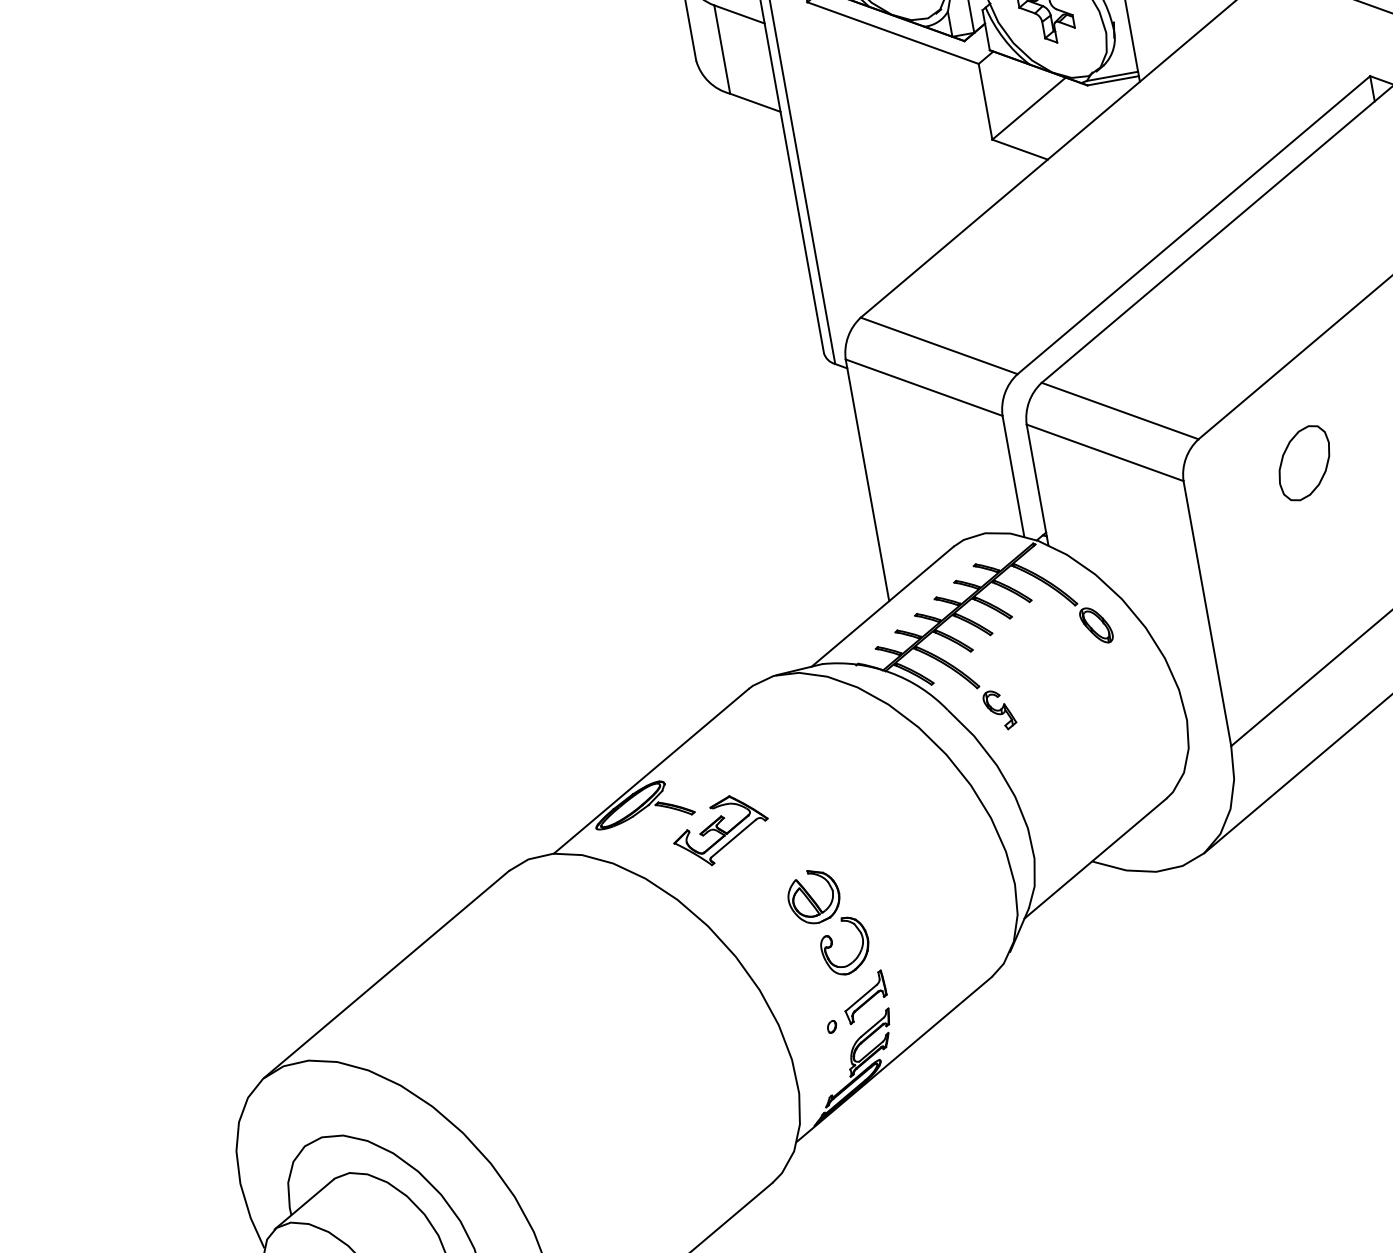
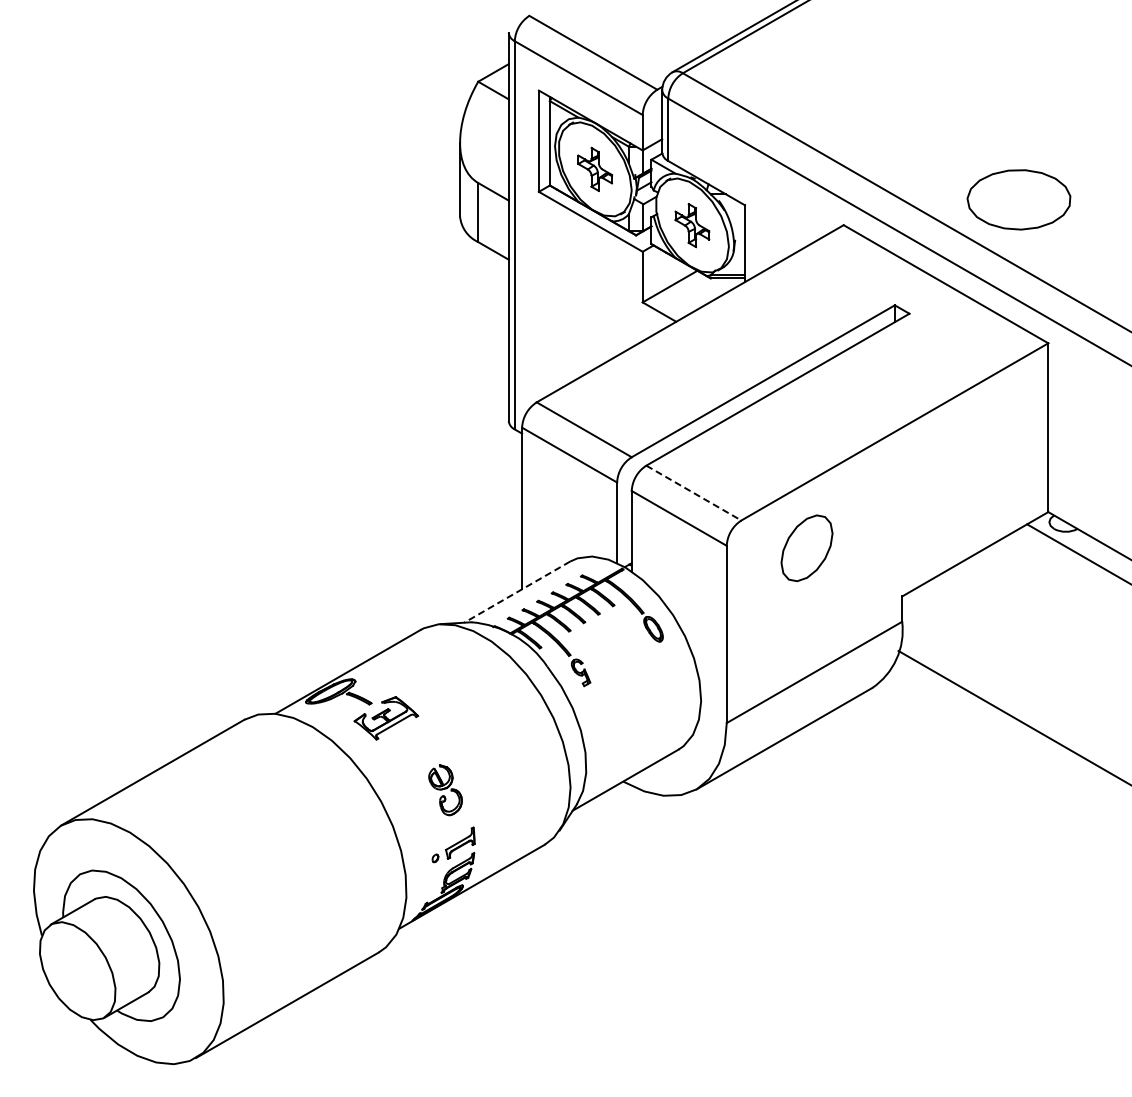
line: (1119, 411) -> (693, 493), solid -> dashed
part: (1304, 463) -> (807, 548), size x1.4
line: (881, 607) -> (516, 592), solid -> dashed
part: (828, 921) -> (445, 789), size x0.7

